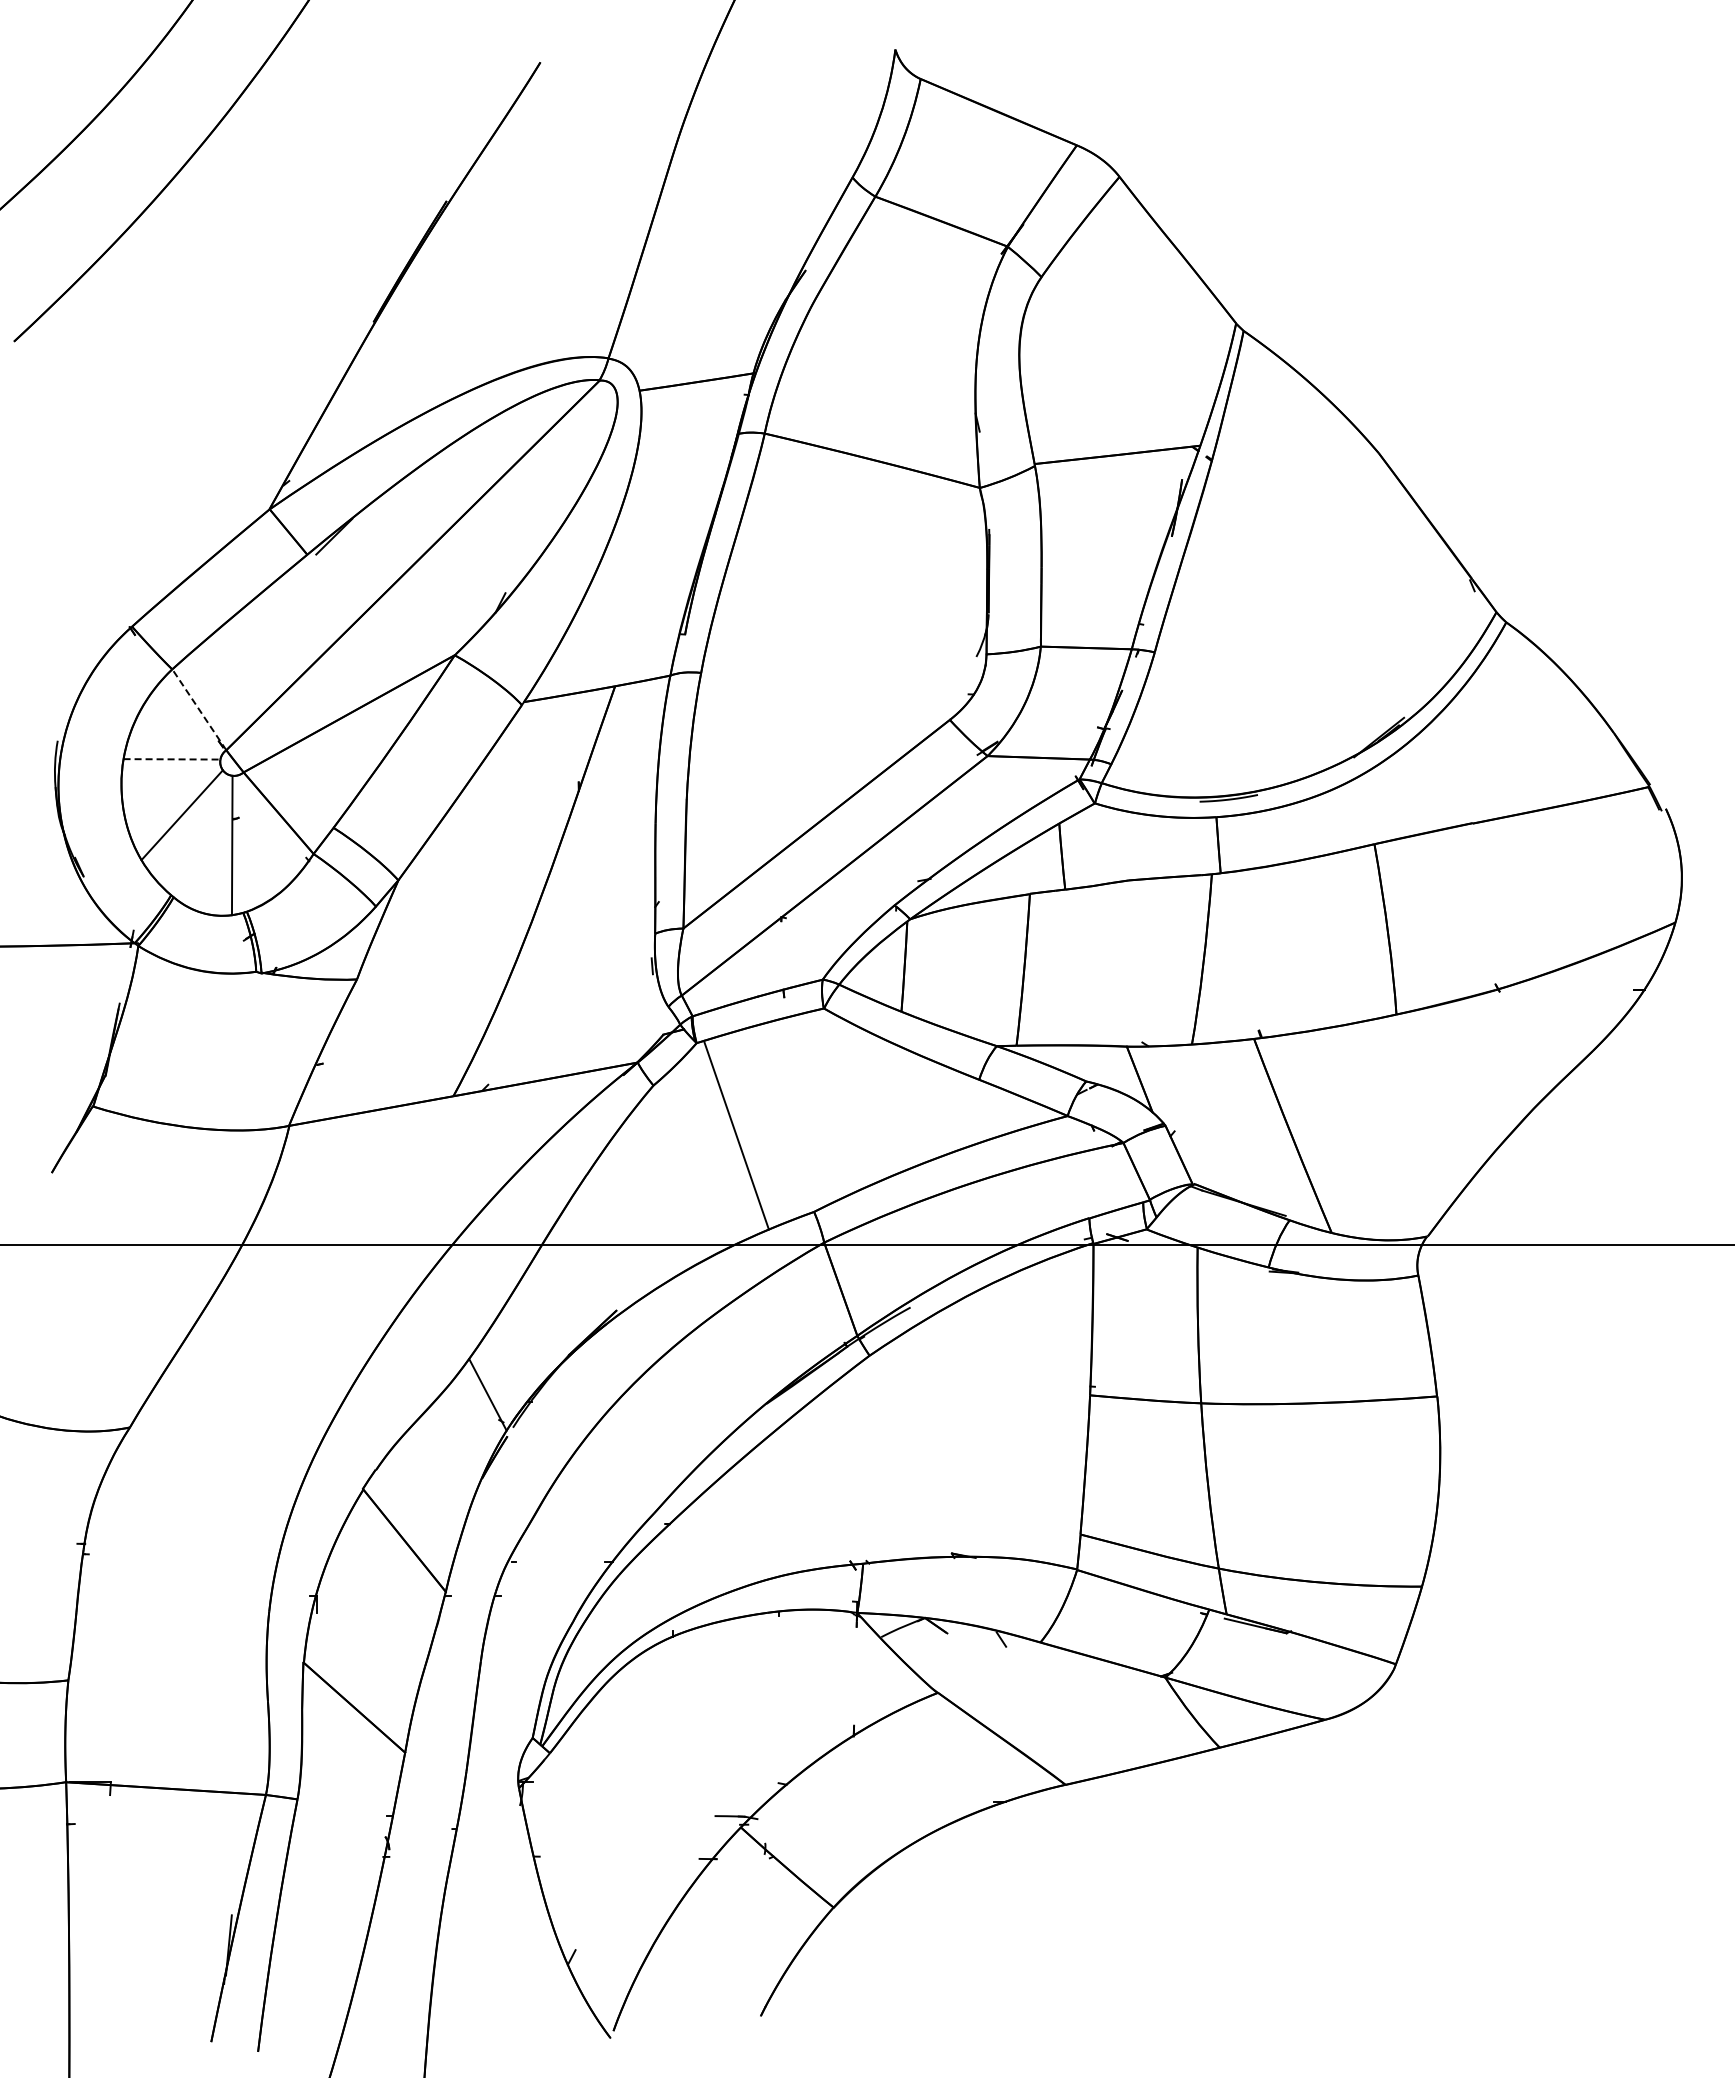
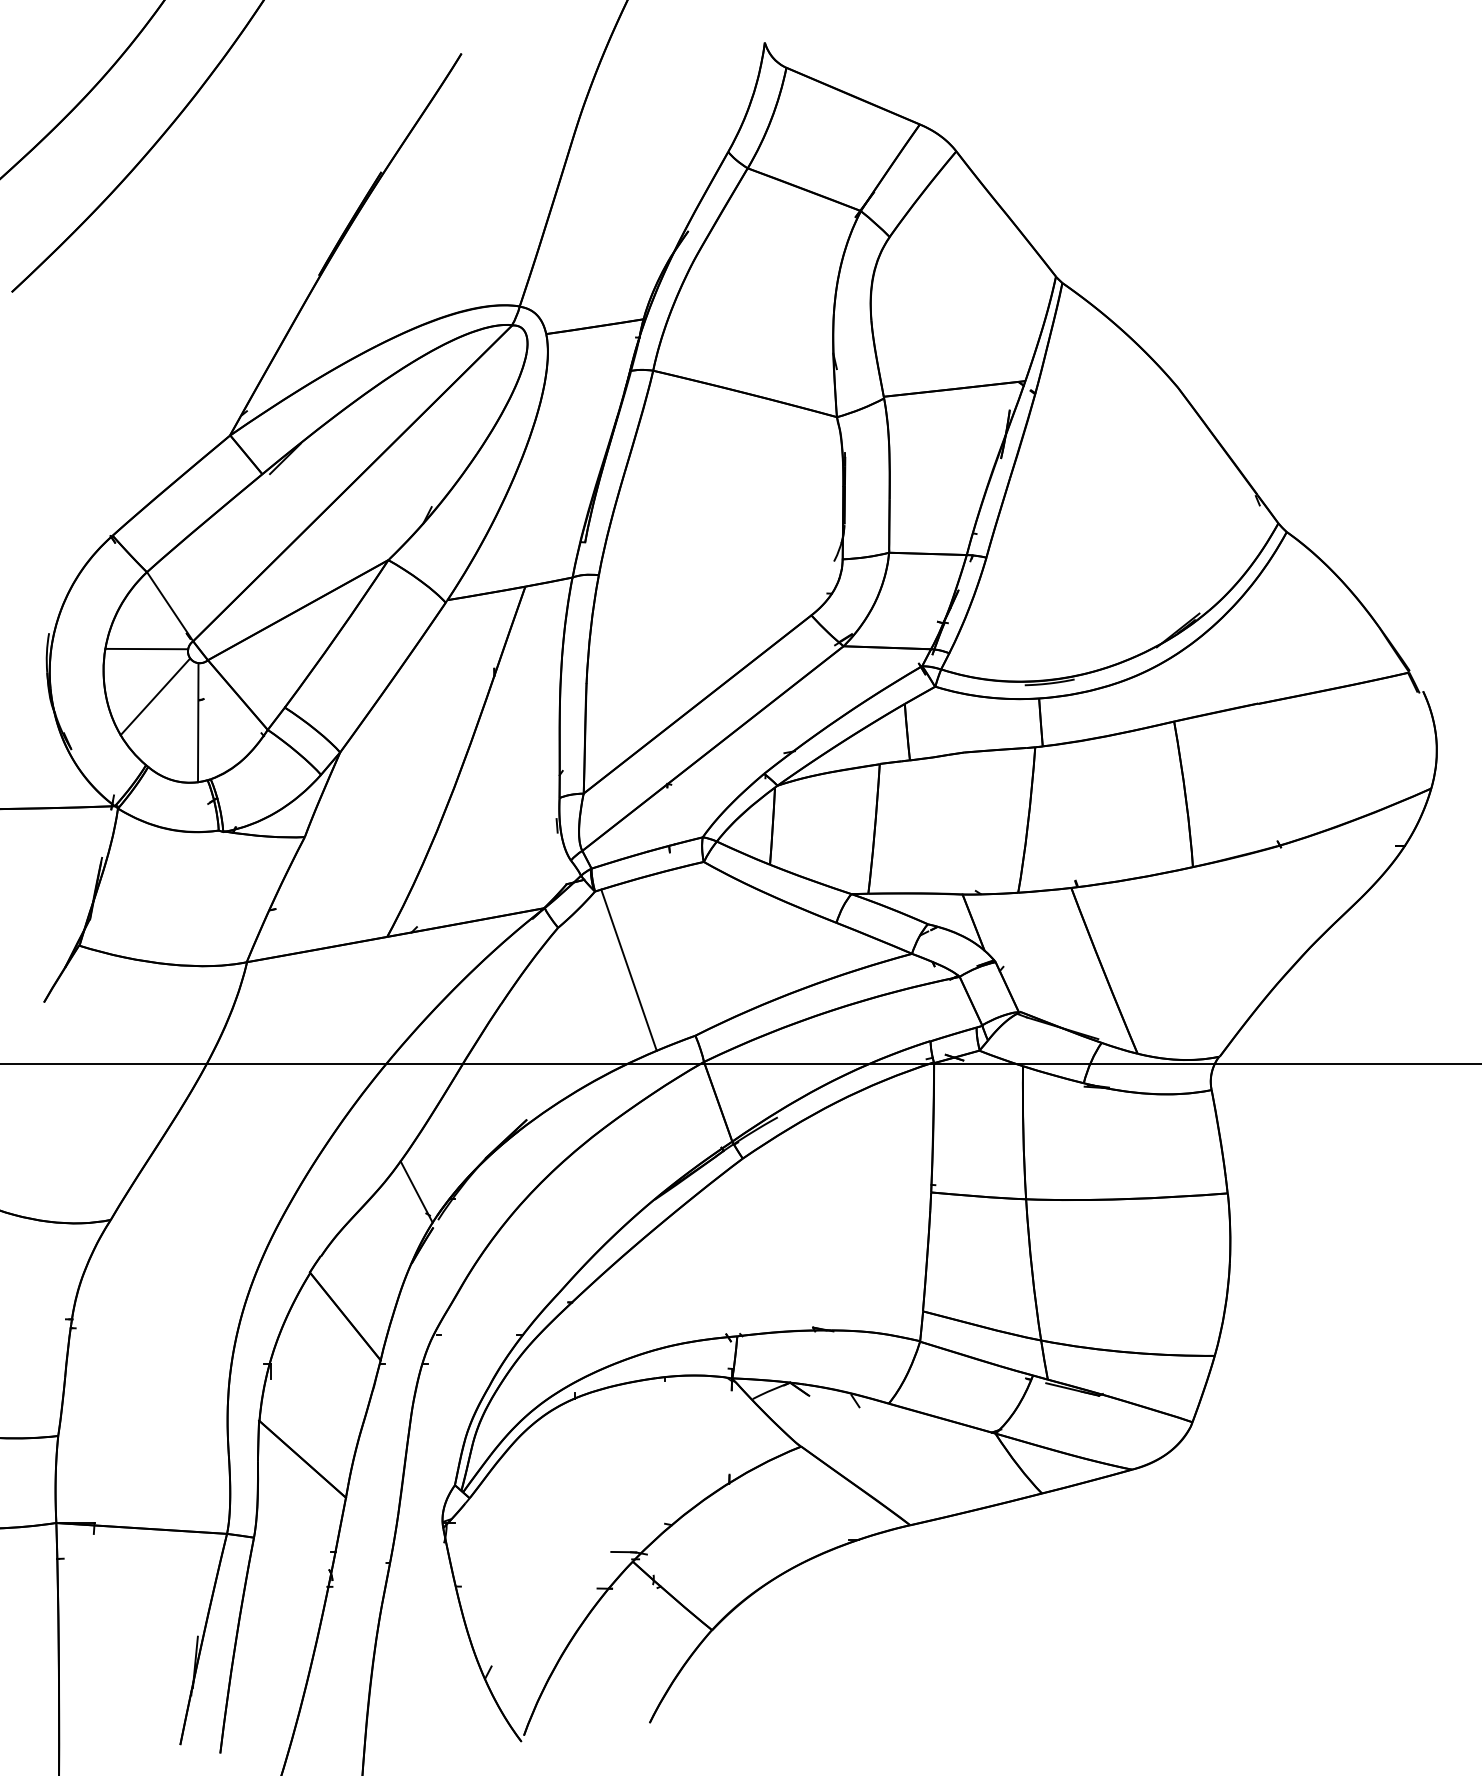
line: (199, 709) -> (170, 606), dashed -> solid
line: (172, 759) -> (147, 649), dashed -> solid

